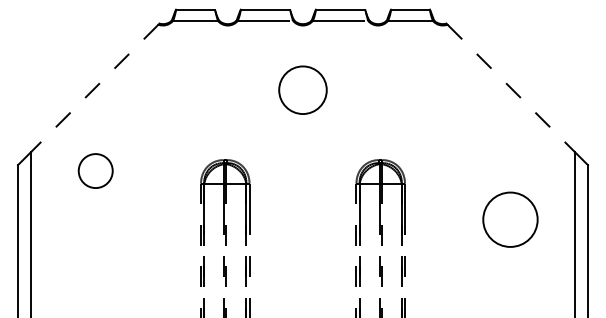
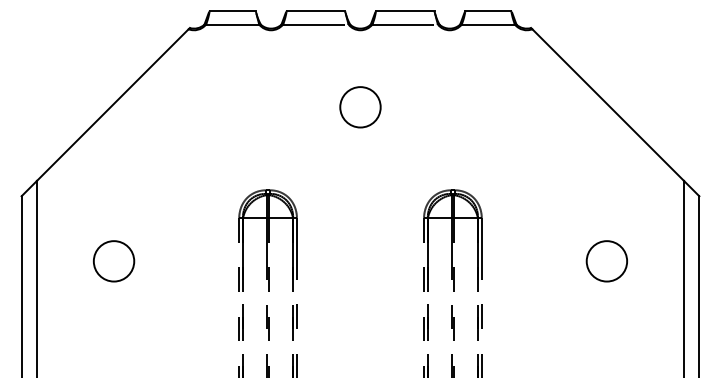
line: (94, 88) -> (112, 105), dashed -> solid
line: (511, 88) -> (608, 105), dashed -> solid
circle: (303, 90) -> (360, 107), size x0.71
circle: (96, 171) -> (114, 261), moved
circle: (509, 219) -> (606, 261), size x0.62

